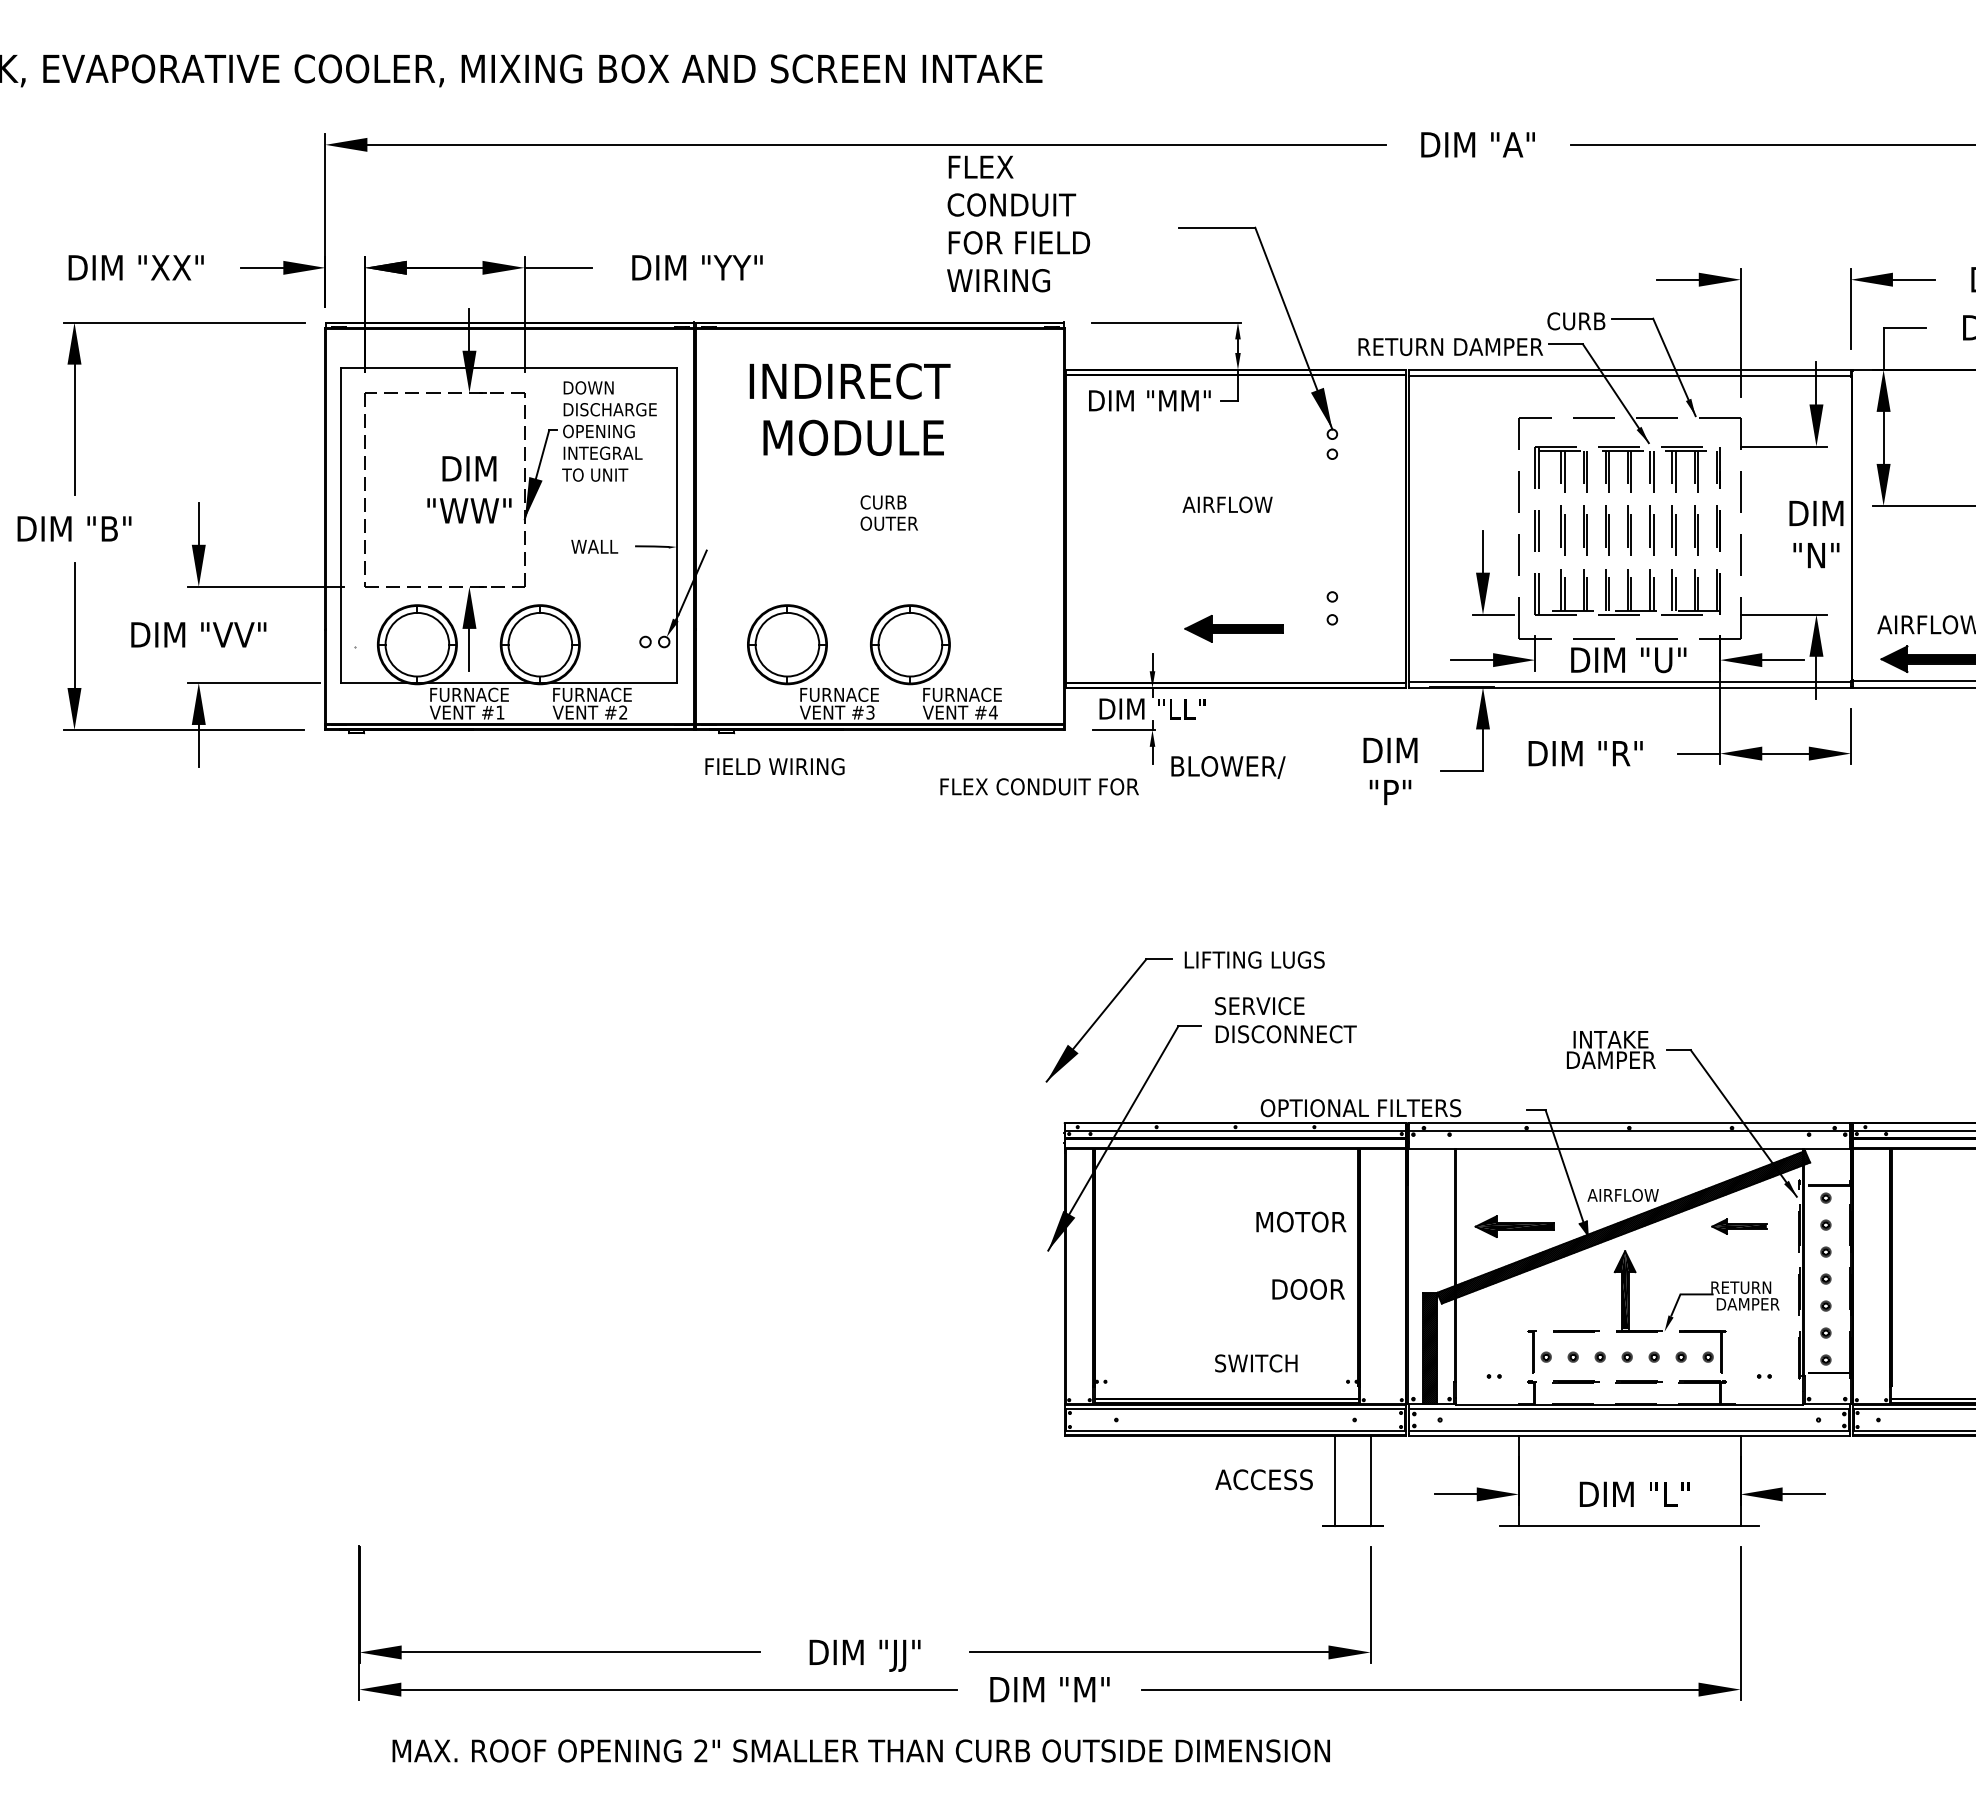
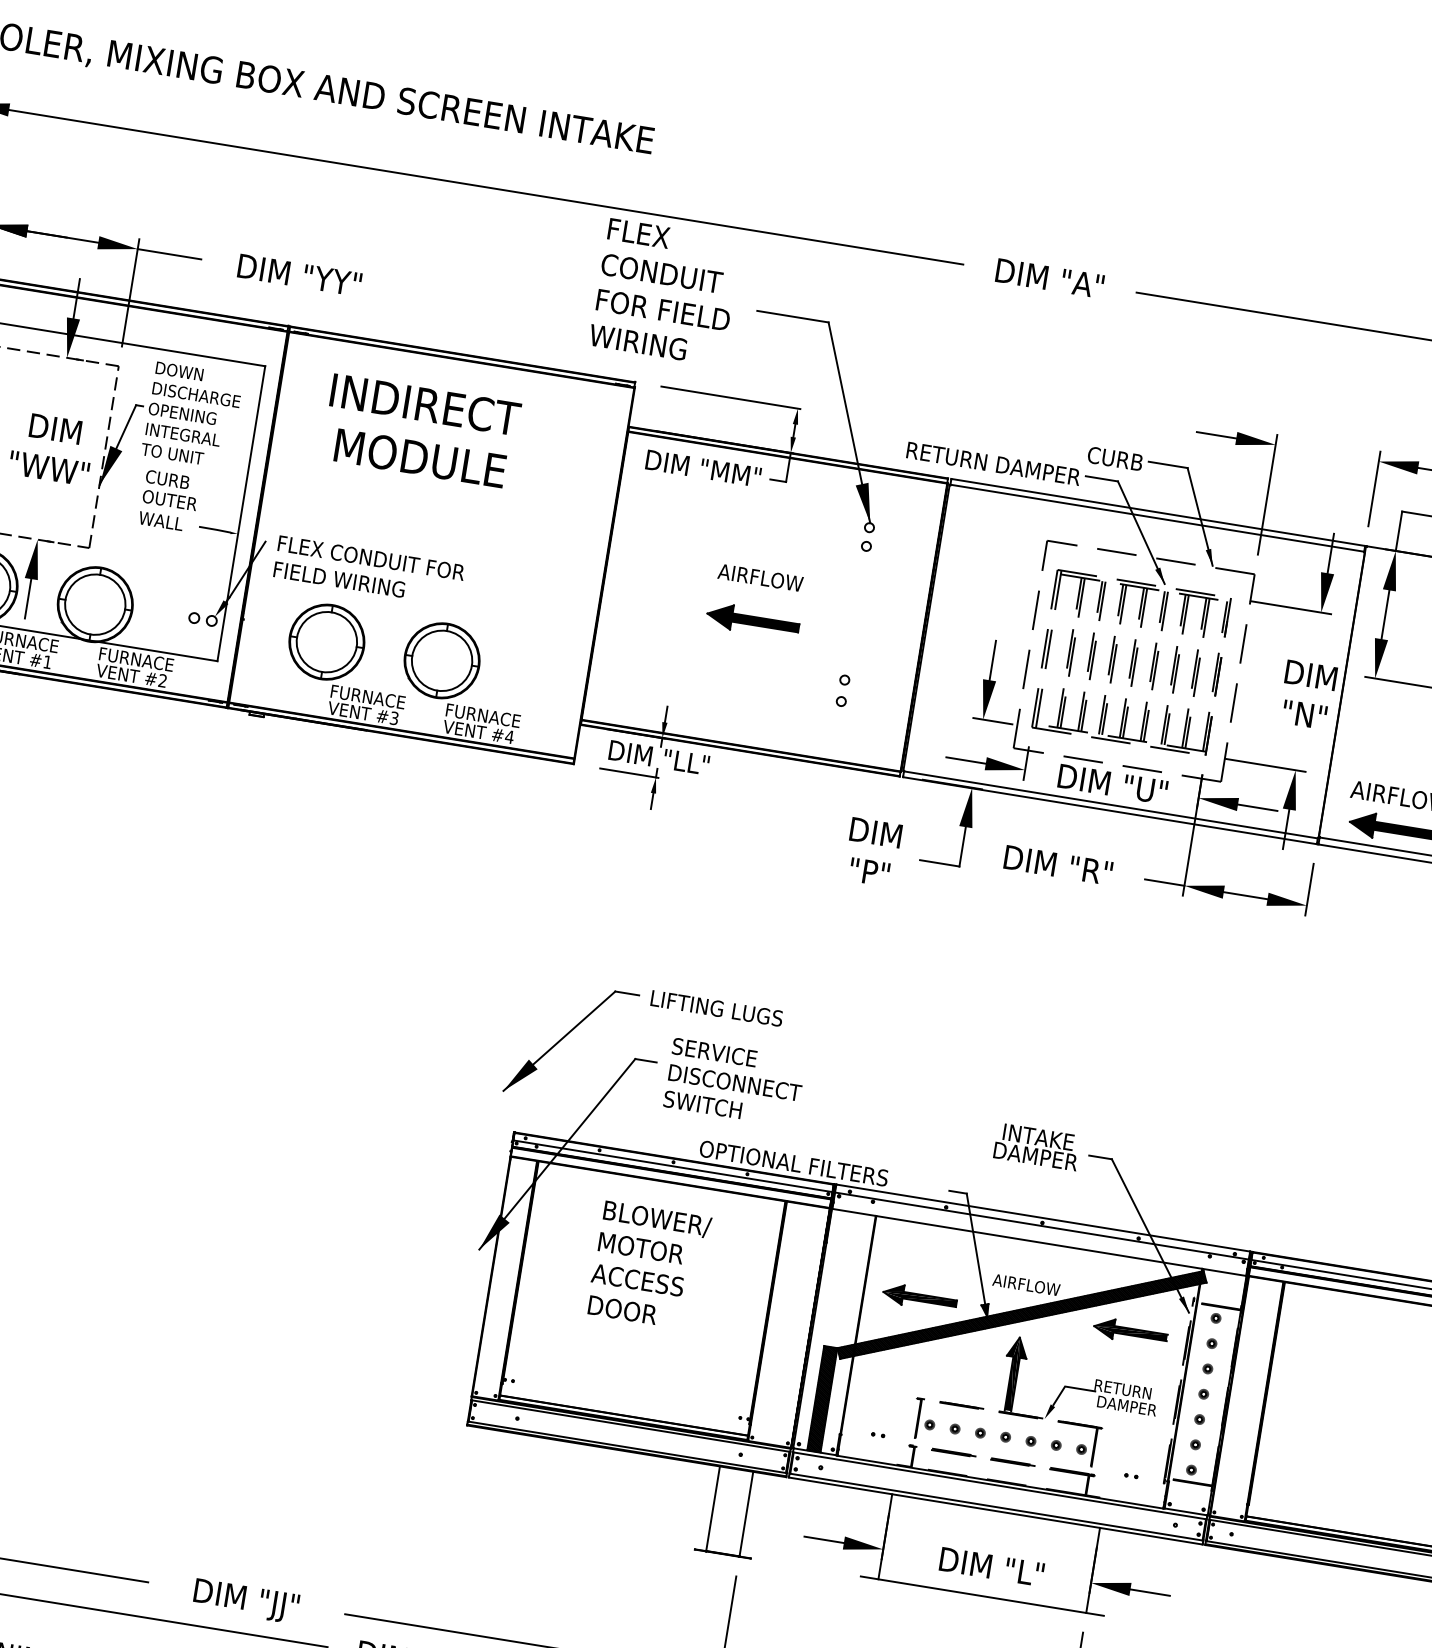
text: (1018, 223) -> (665, 291), moved
text: (888, 512) -> (170, 489), moved
part: (1233, 628) -> (752, 620), moved
text: (774, 766) -> (339, 579), moved
text: (1228, 767) -> (657, 1219), moved
text: (1039, 786) -> (371, 557), moved
text: (1301, 1221) -> (641, 1247), moved
part: (1739, 1226) -> (1130, 1331), size x1.43
text: (1308, 1289) -> (622, 1310), moved
text: (1256, 1363) -> (703, 1104), moved
text: (1263, 1479) -> (637, 1279), moved

